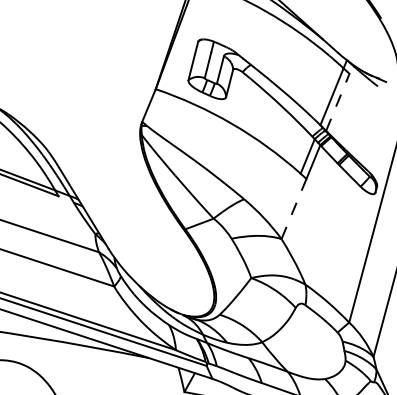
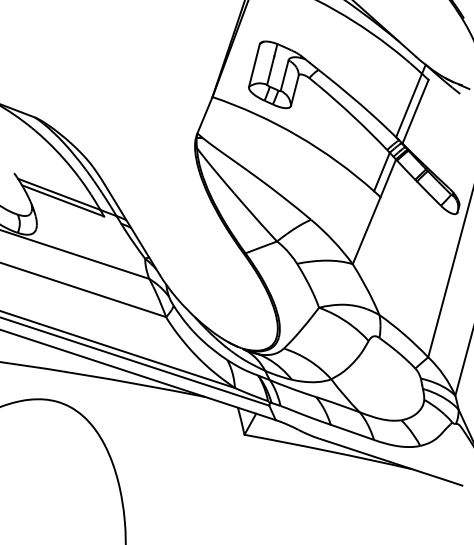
line: (337, 102) -> (415, 111), dashed -> solid
line: (293, 208) -> (366, 230), dashed -> solid

